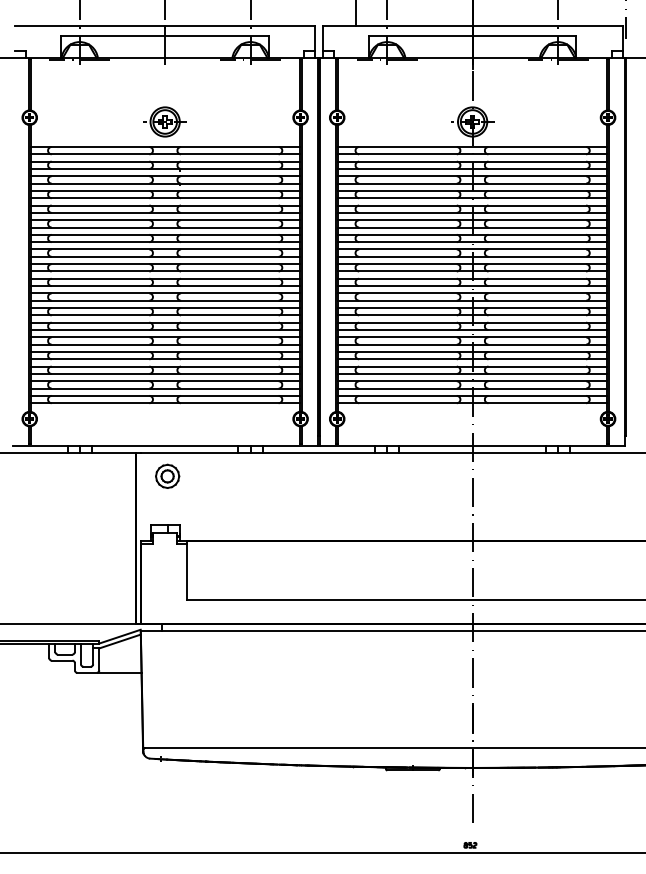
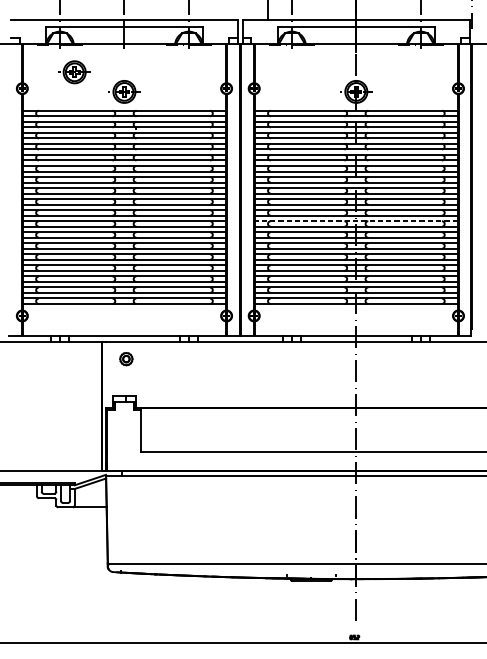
part: (98, 95) -> (74, 71), added
line: (472, 293) -> (356, 221), solid -> dashed
part: (167, 475) -> (126, 358), size x0.7

